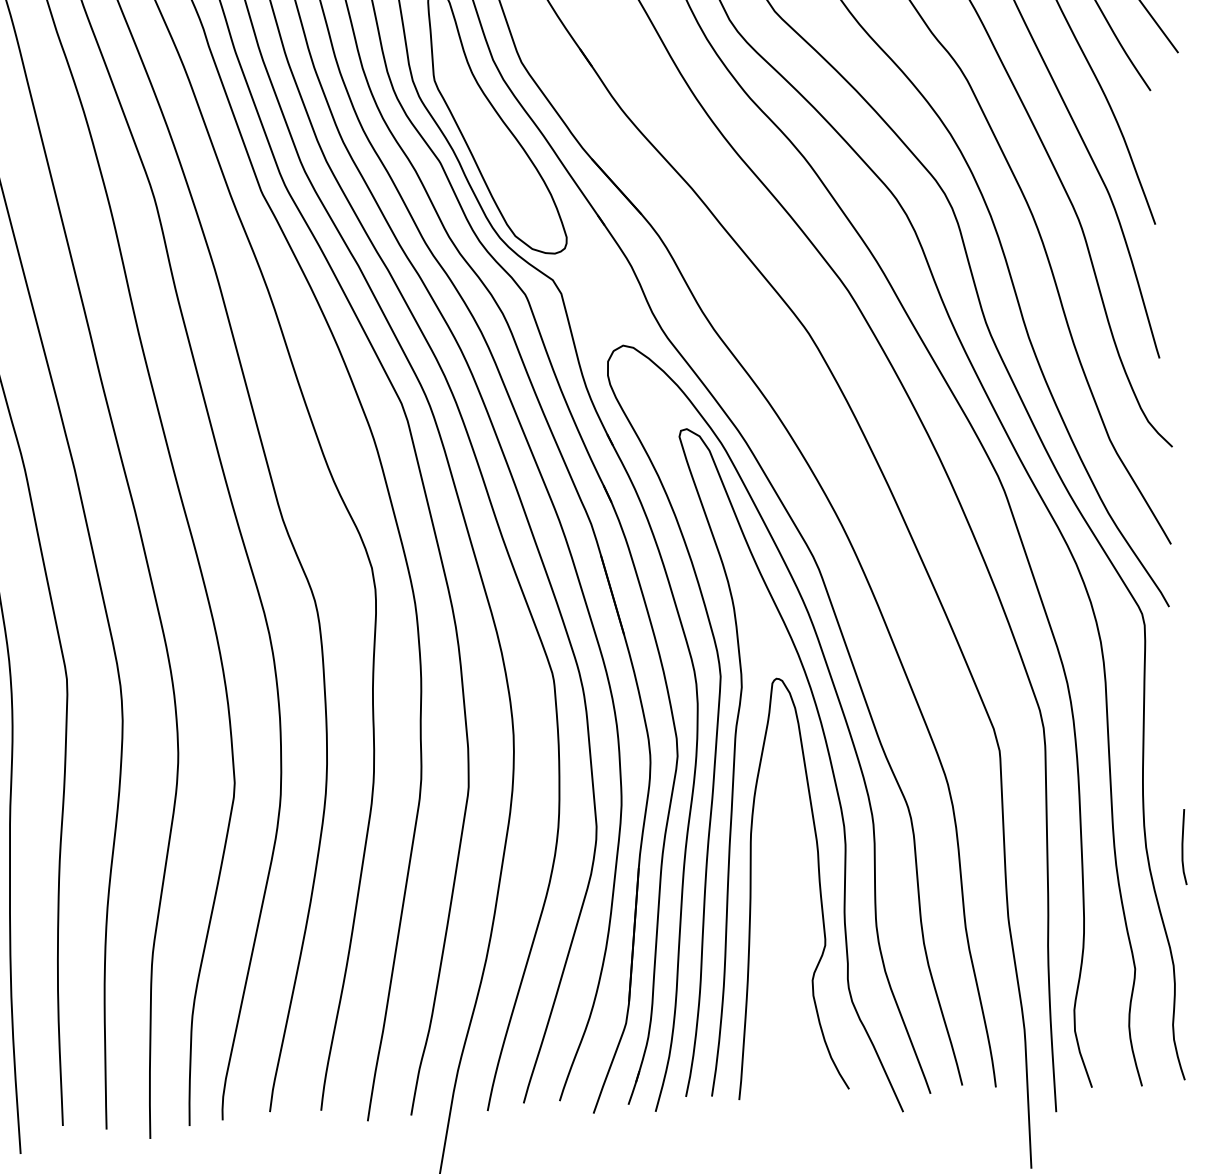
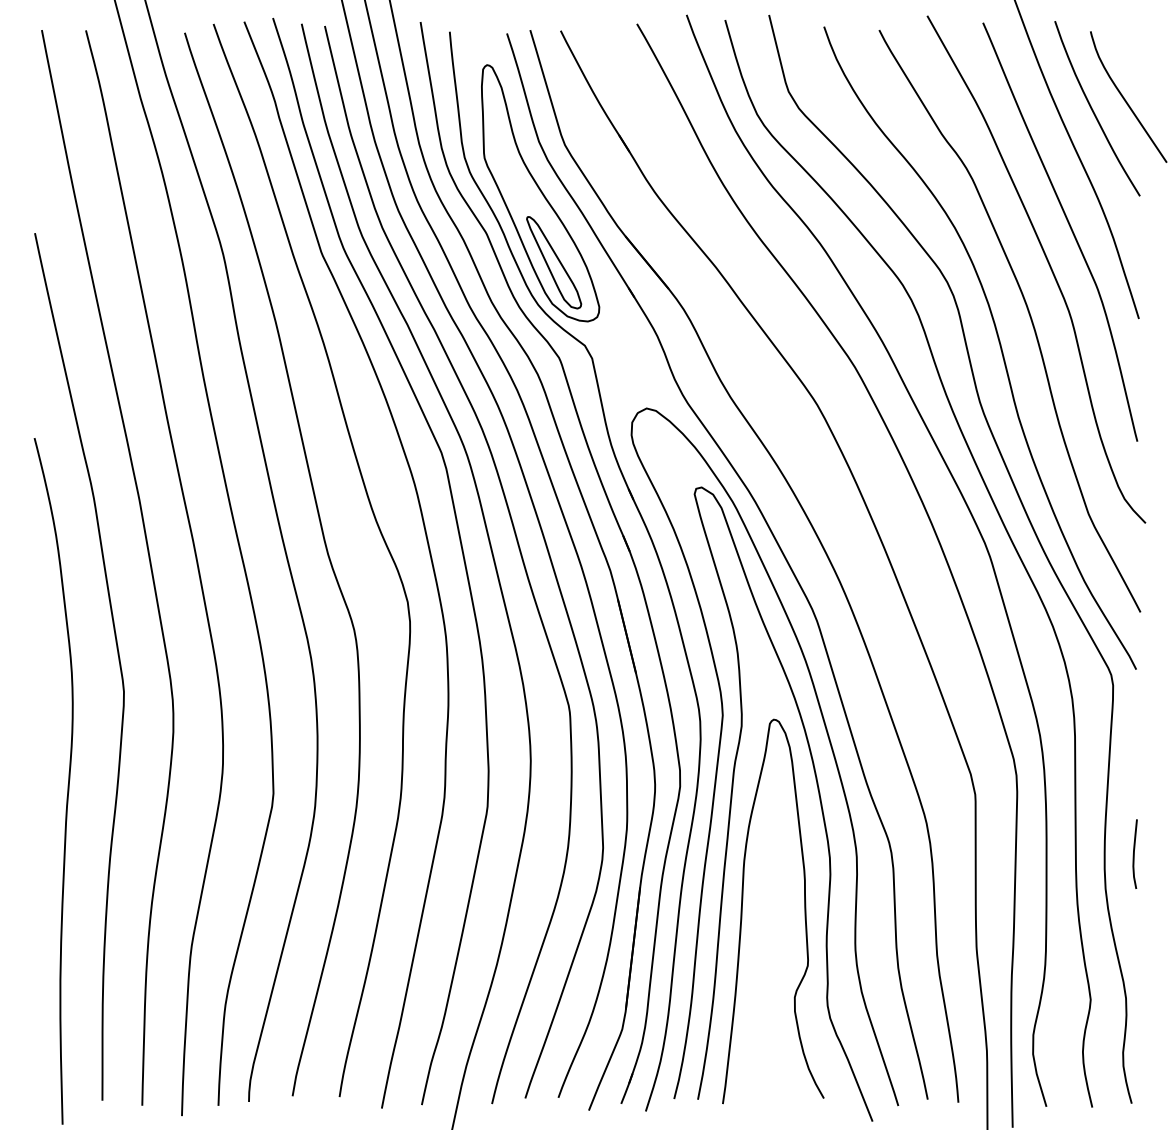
part: (515, 190) -> (554, 262), added
curve: (1183, 846) -> (1134, 853), moved

